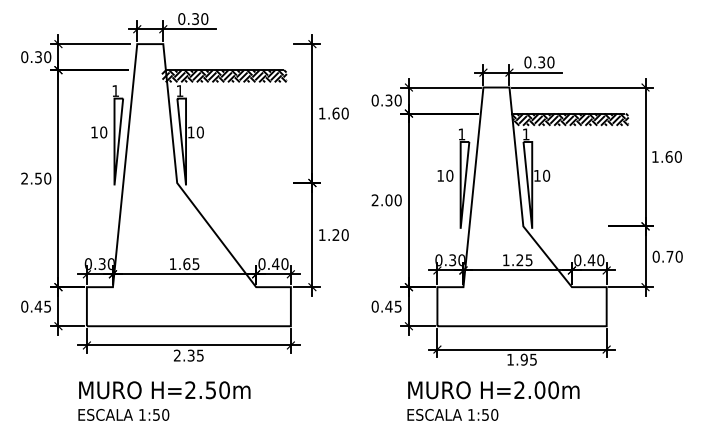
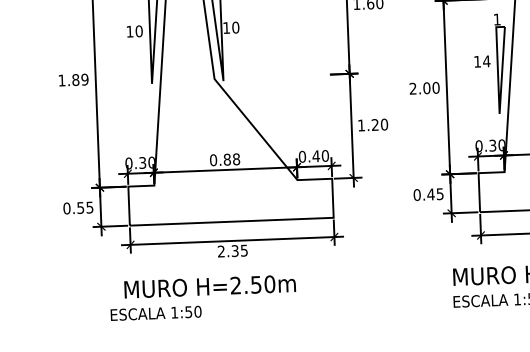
text: (449, 175) -> (486, 61), 10 -> 14
text: (36, 178) -> (73, 79), 2.50 -> 1.89
text: (184, 264) -> (225, 160), 1.65 -> 0.88
text: (38, 306) -> (80, 207), 0.45 -> 0.55
text: (123, 414) -> (155, 312), moved

